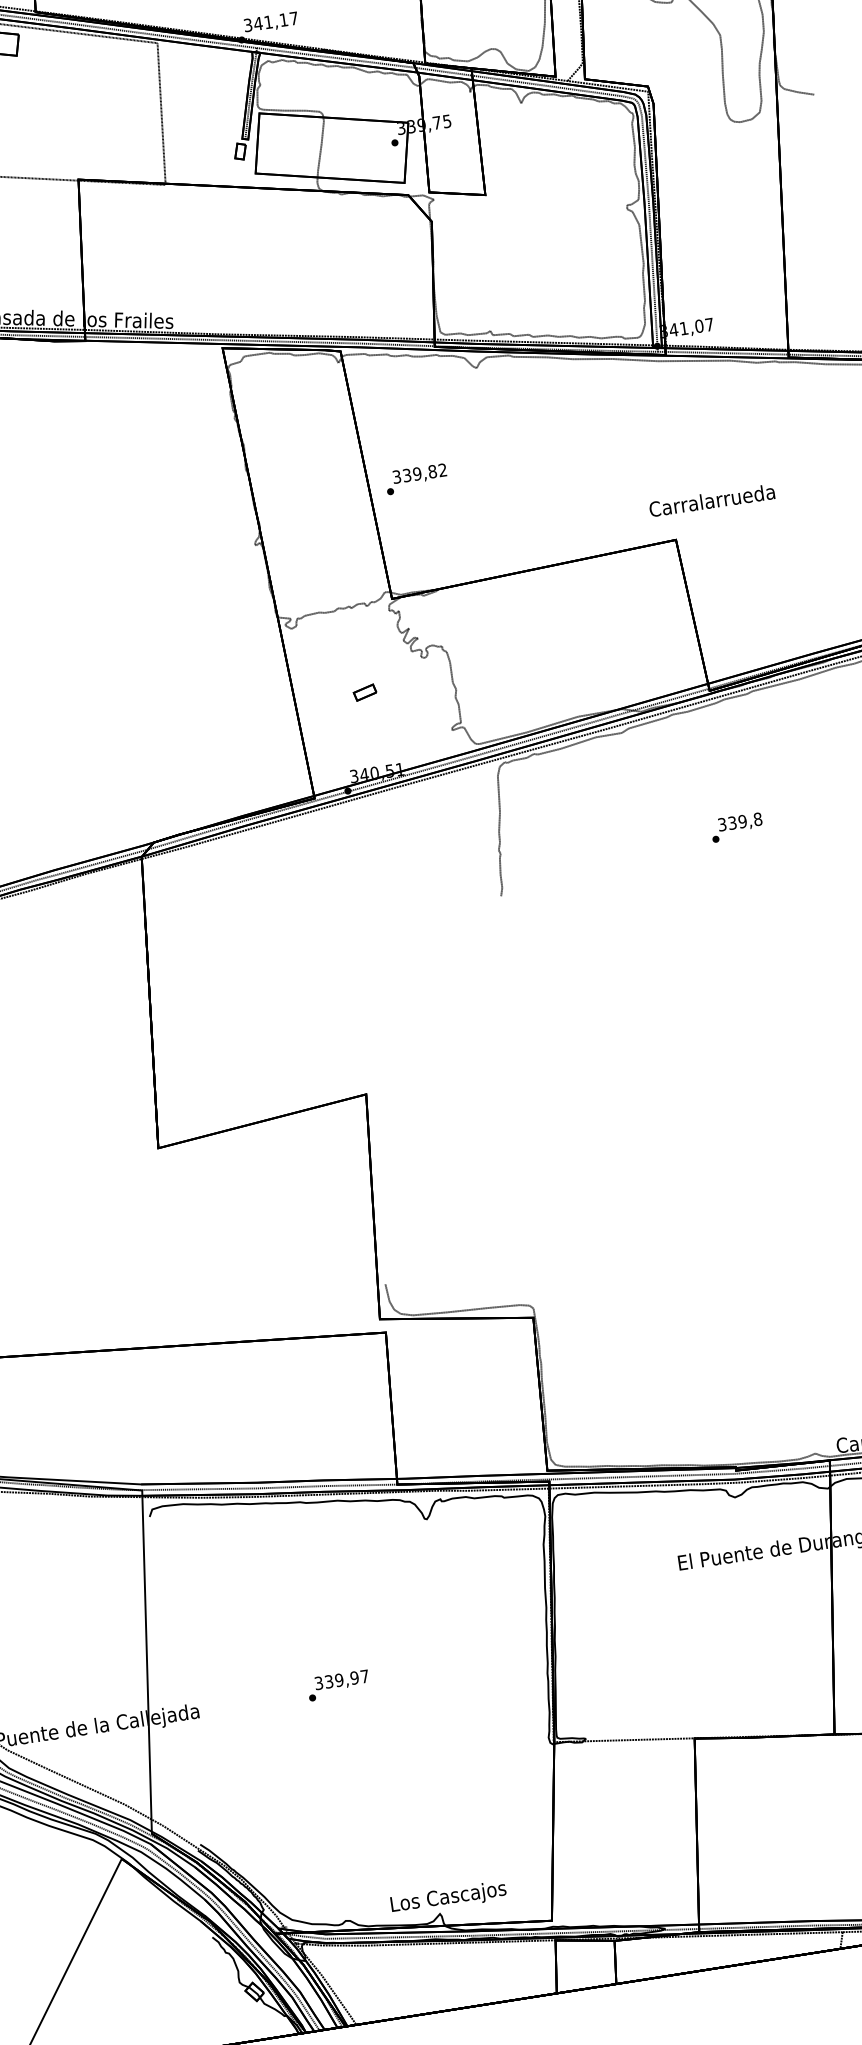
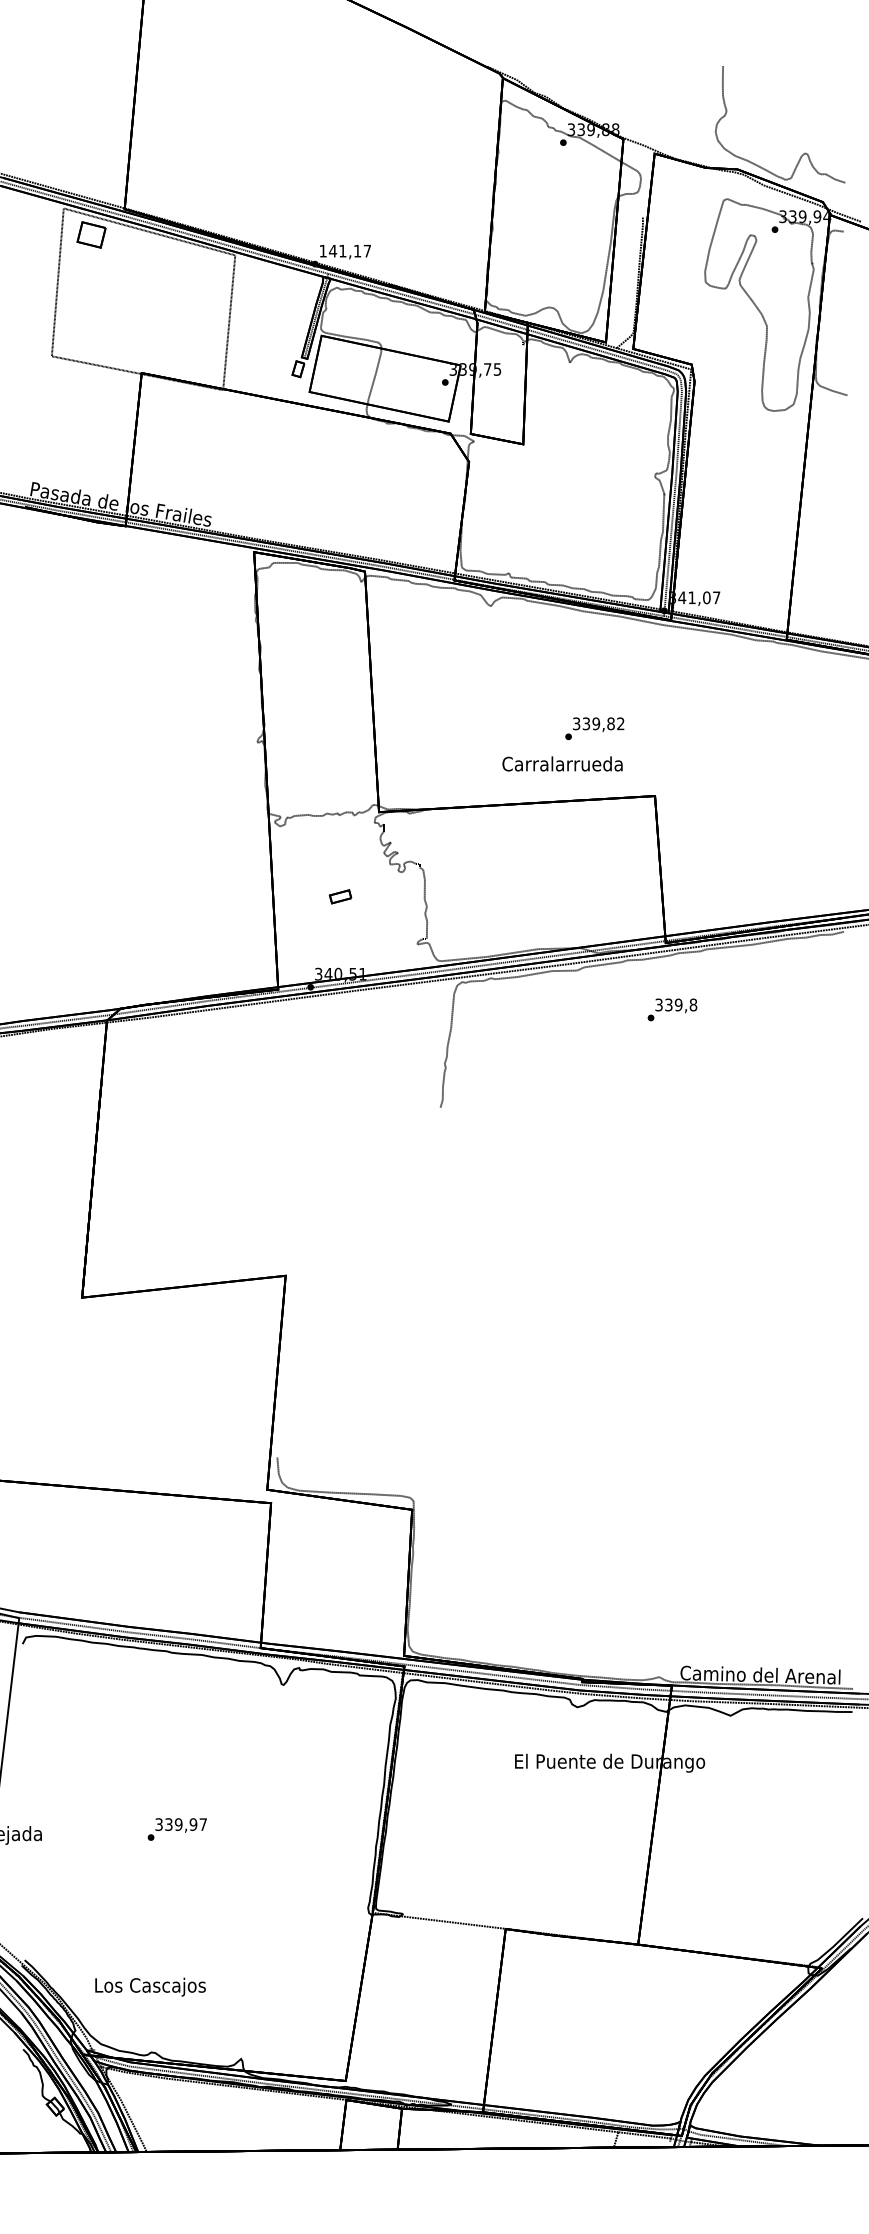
text: (247, 24) -> (322, 250), 341,17 -> 141,17
text: (416, 479) -> (594, 728), moved
text: (711, 500) -> (562, 763), moved
text: (736, 827) -> (672, 1009), moved
text: (448, 1897) -> (150, 1986), moved

